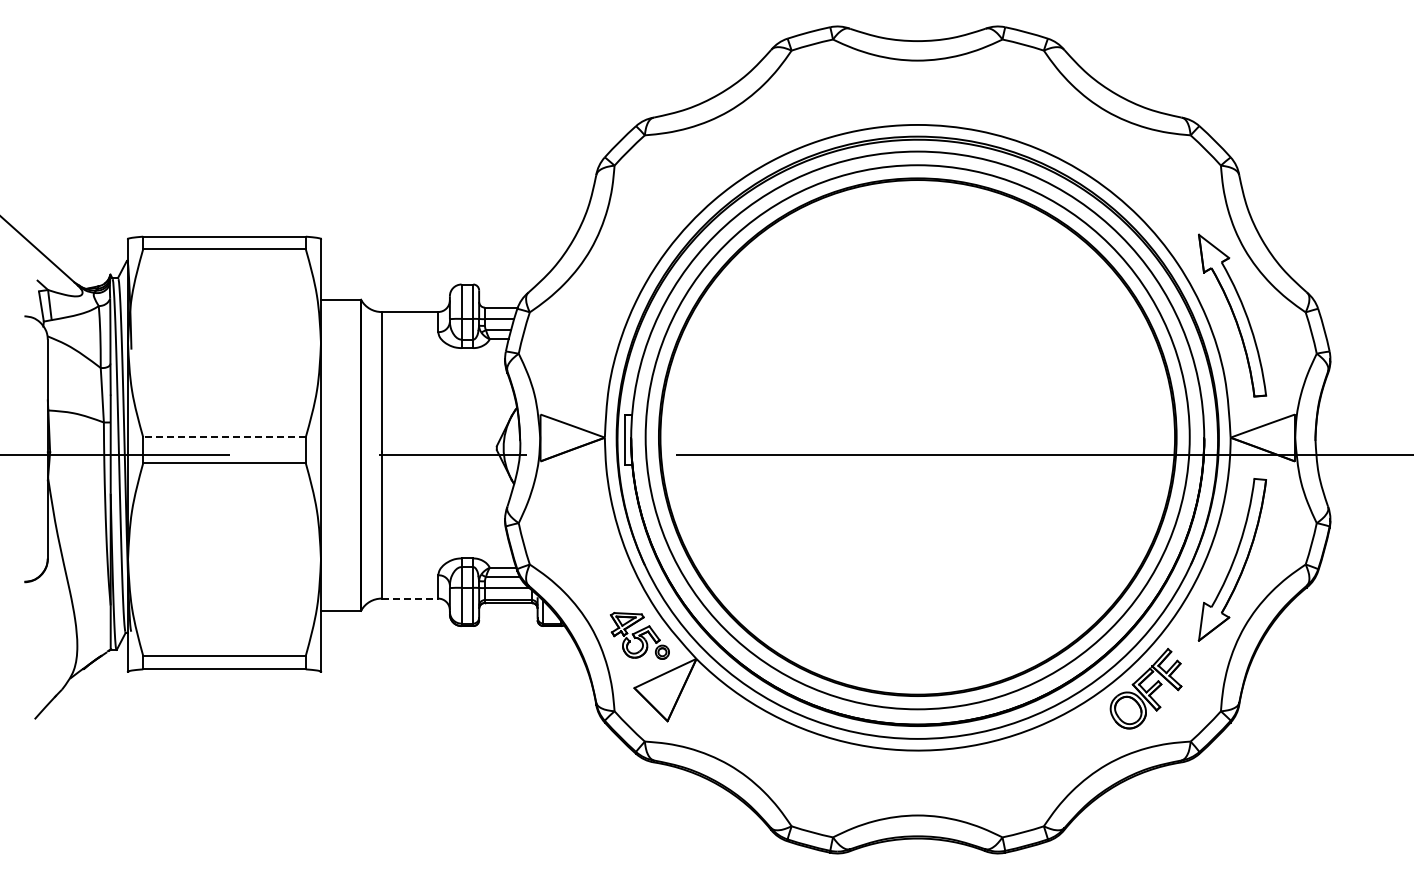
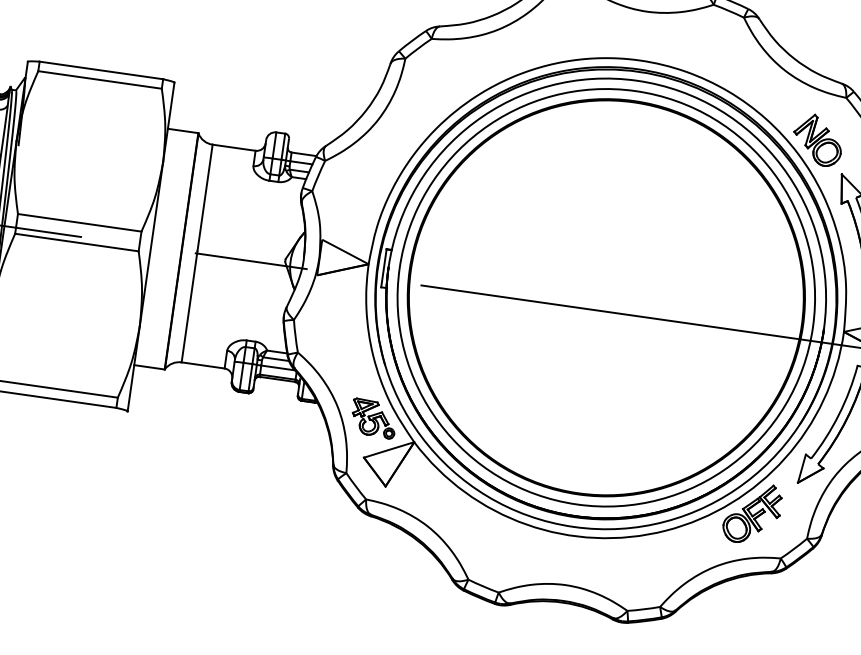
part: (1161, 194) -> (817, 139), added
line: (224, 437) -> (79, 223), dashed -> solid
line: (410, 598) -> (203, 365), dashed -> solid

